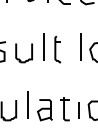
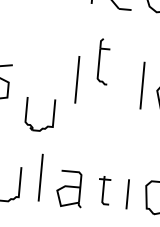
part: (57, 49) -> (102, 61), moved
part: (23, 53) -> (38, 115), moved
part: (64, 109) -> (103, 190), size x0.7

